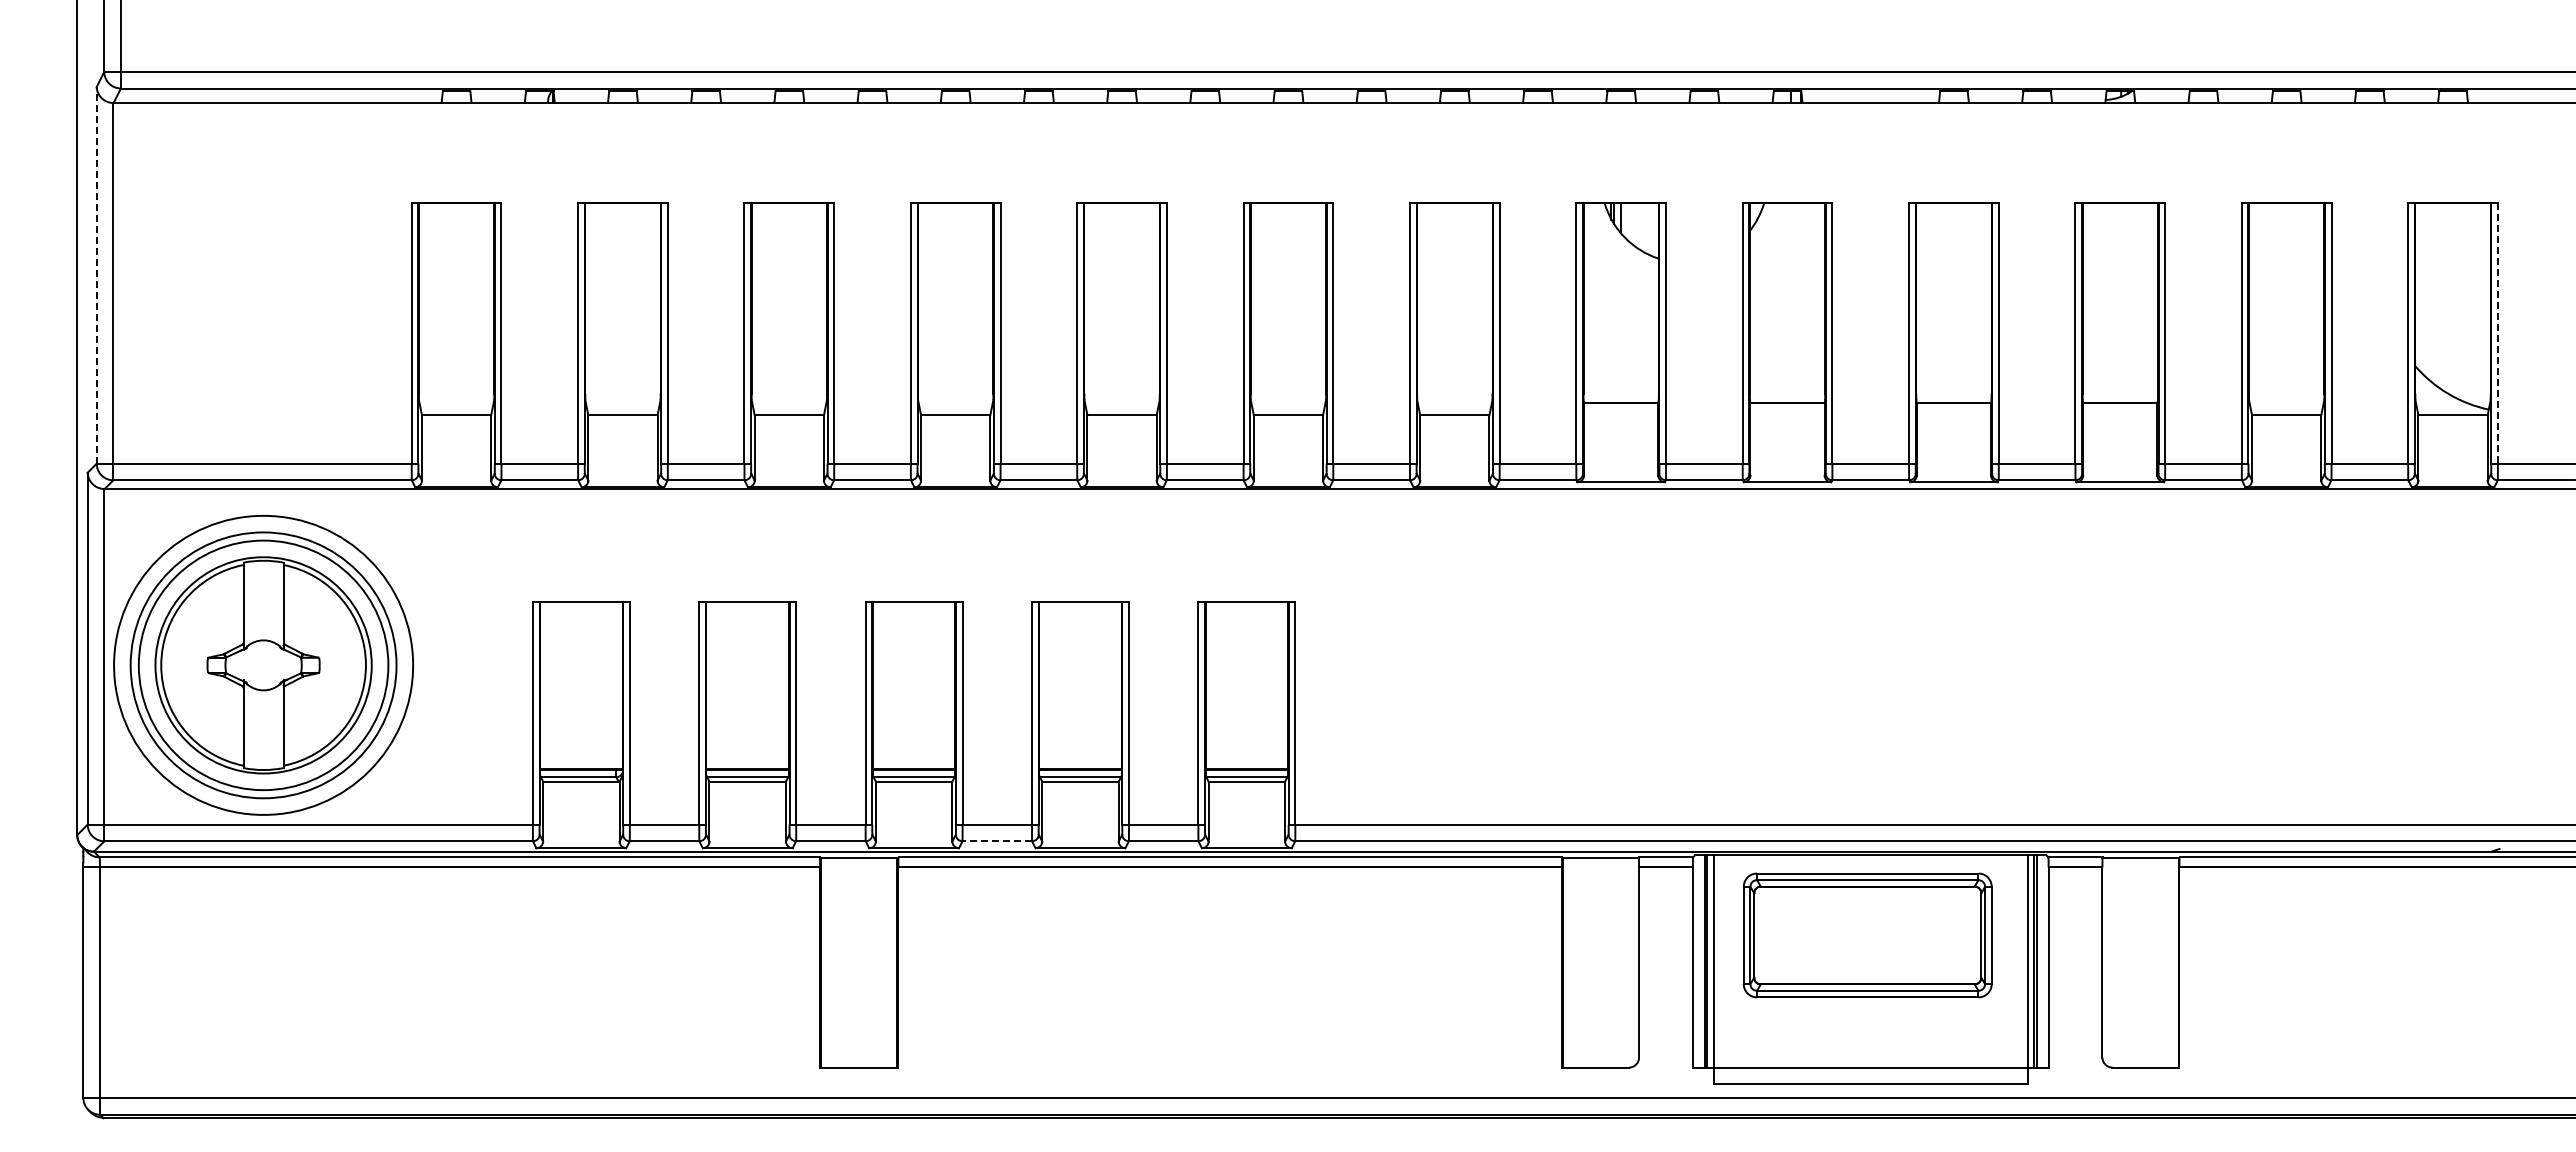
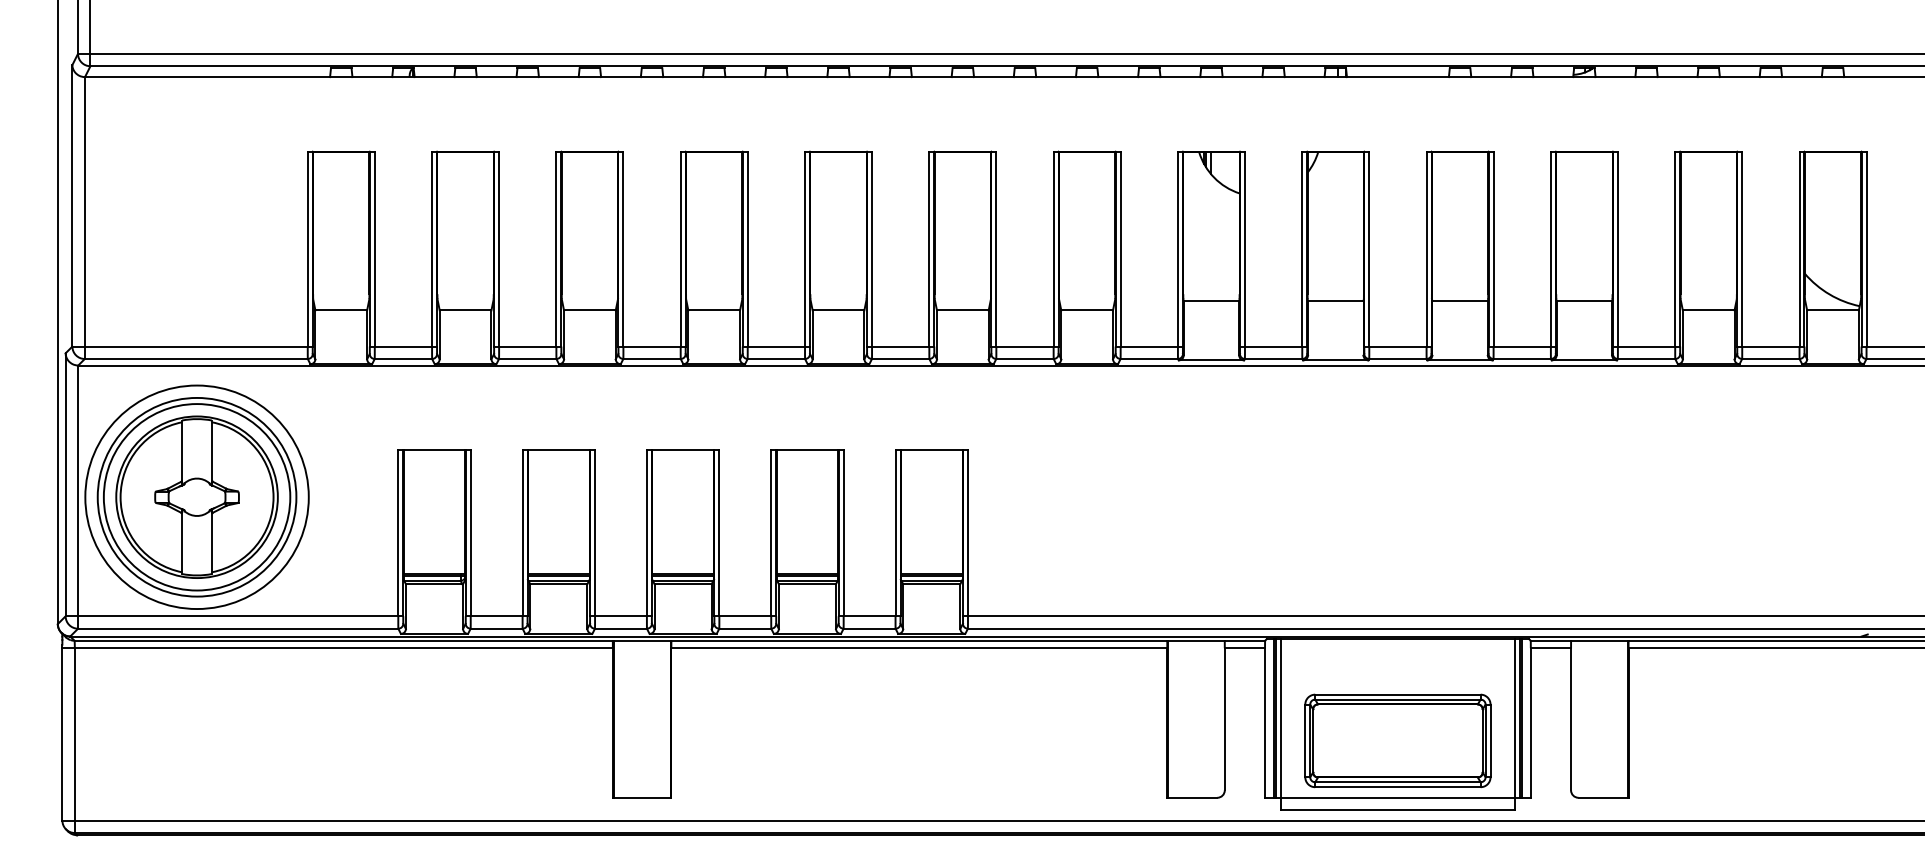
line: (96, 274) -> (72, 205), dashed -> solid
line: (2497, 333) -> (1866, 249), dashed -> solid
line: (997, 841) -> (745, 628), dashed -> solid
part: (1867, 935) -> (1397, 740), moved

